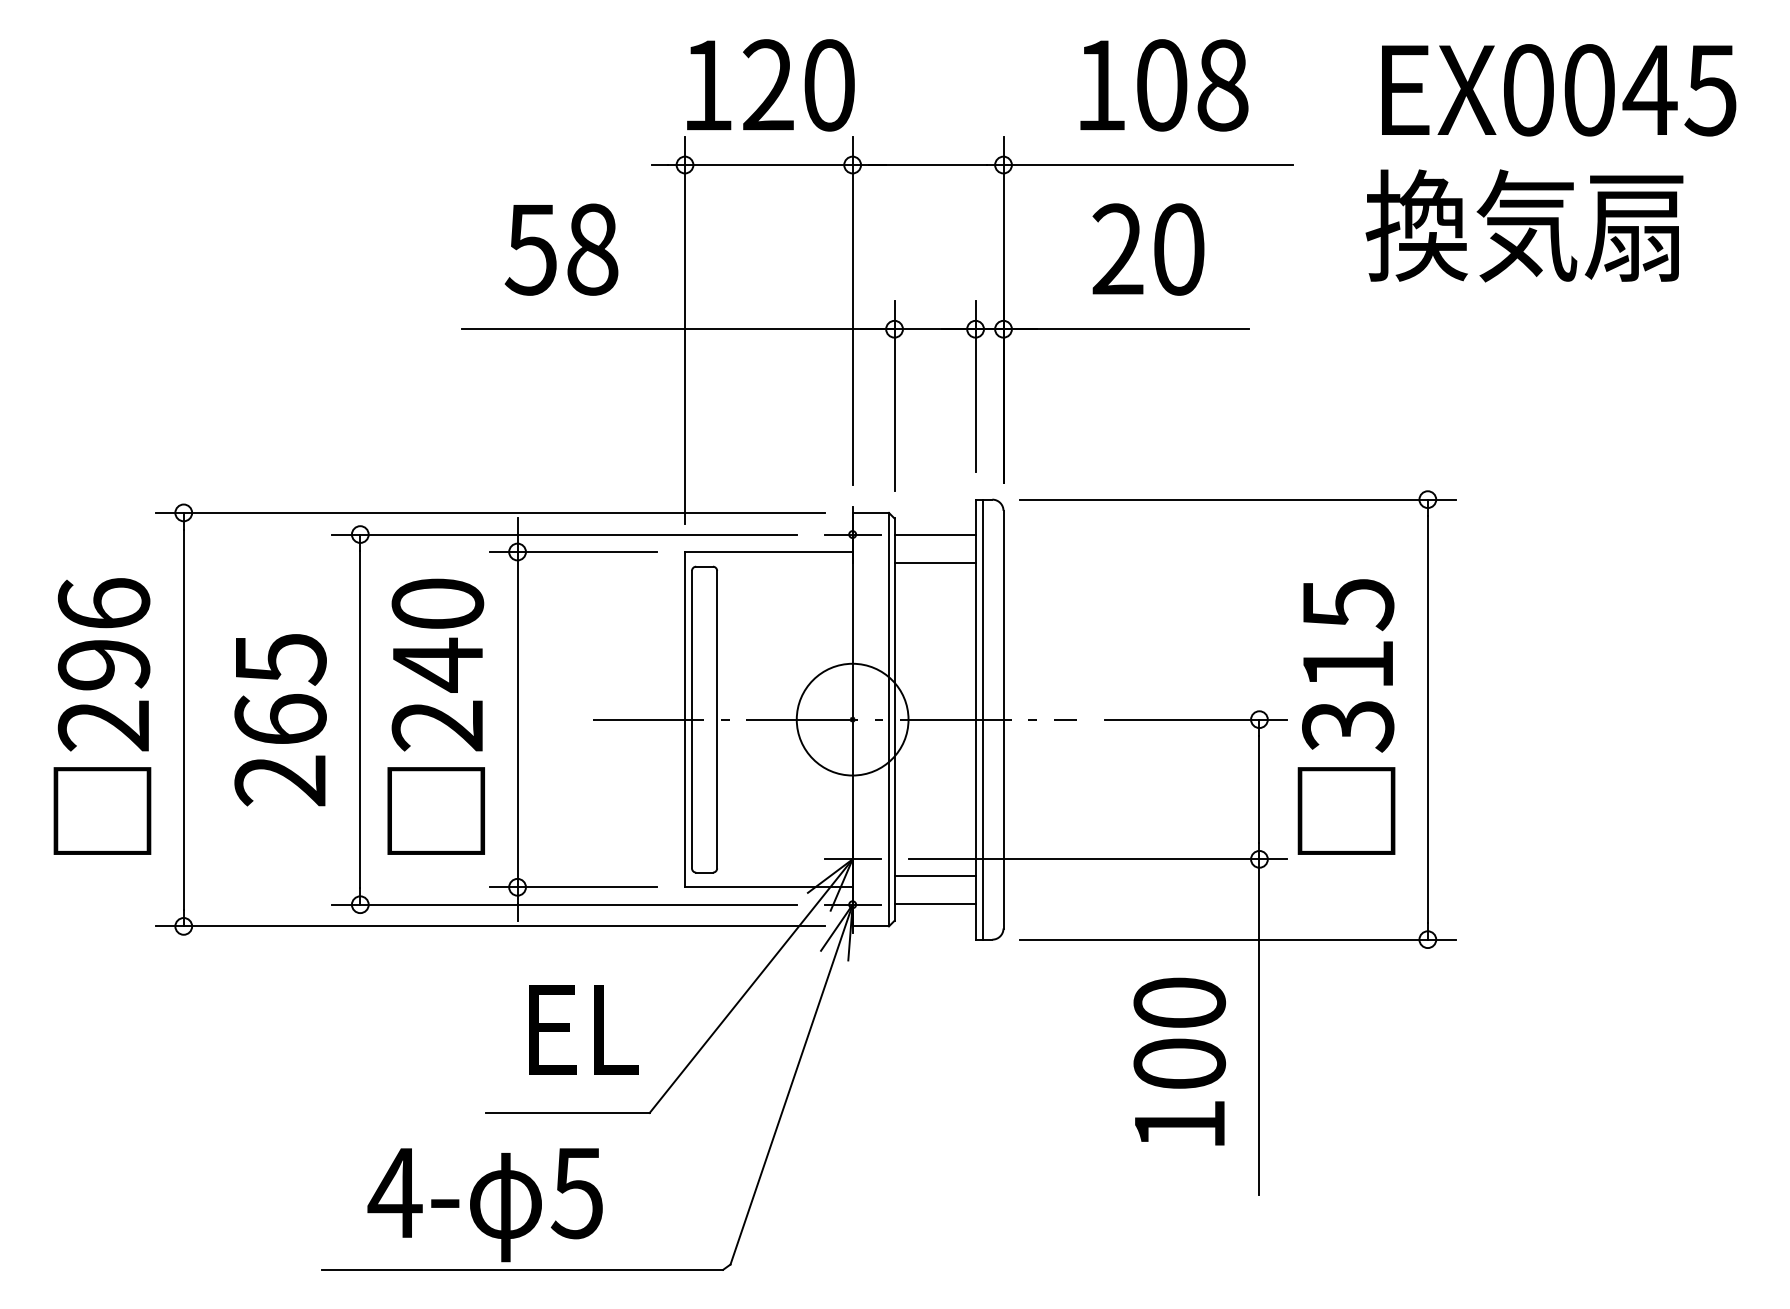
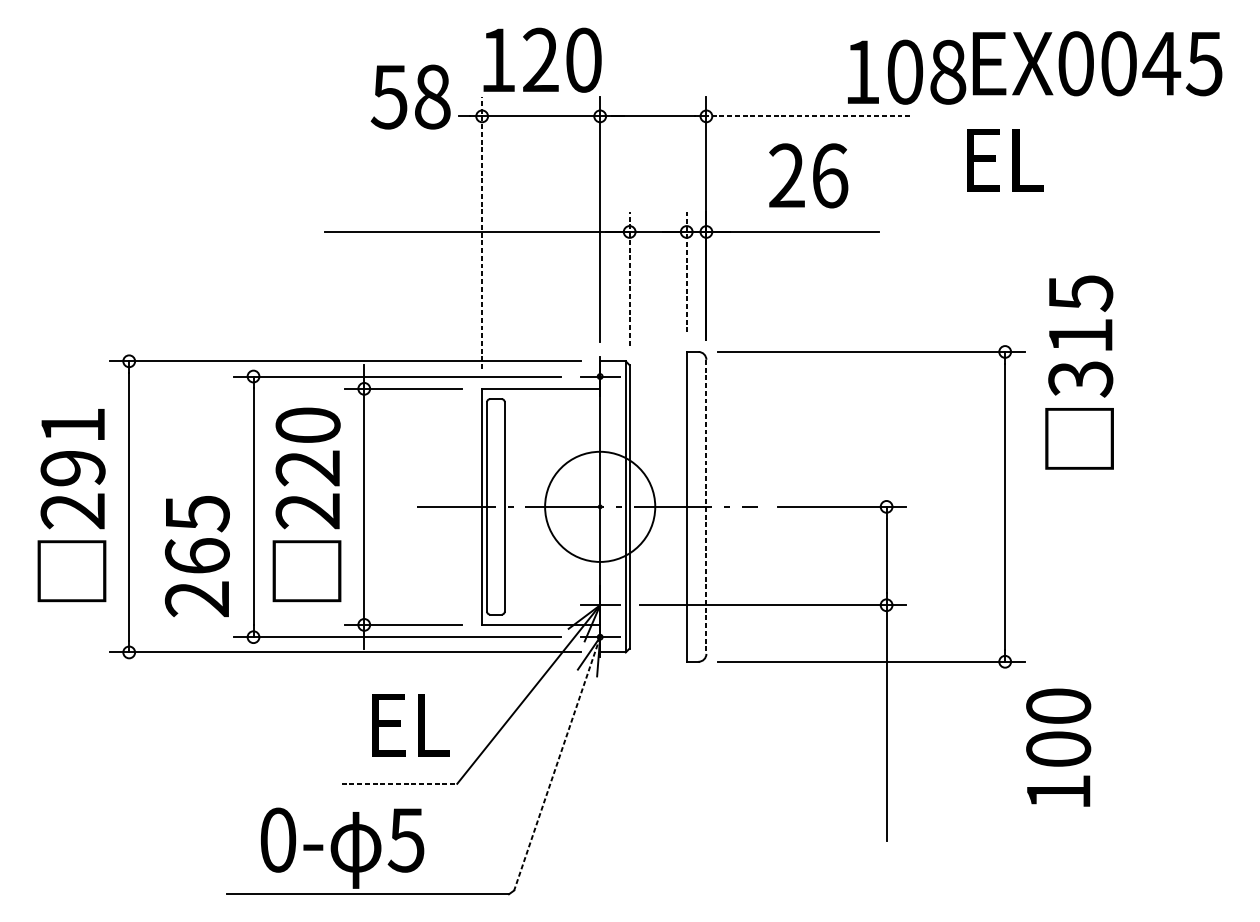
text: (1164, 85) -> (907, 72), moved
line: (1148, 165) -> (808, 116), solid -> dashed
text: (1524, 225) -> (1073, 158), 換気扇 -> EL
text: (561, 249) -> (410, 96), moved
text: (1179, 249) -> (830, 175), 20 -> 26
line: (685, 330) -> (482, 232), solid -> dashed
line: (975, 386) -> (686, 272), solid -> dashed
line: (894, 395) -> (629, 278), solid -> dashed
line: (934, 535) -> (657, 377), removed
line: (934, 563) -> (657, 396), removed
text: (103, 603) -> (72, 425), 296 -> 291
text: (436, 664) -> (307, 468), 240 -> 220
text: (1346, 716) -> (1079, 372), moved
circle: (852, 719) -> (600, 506), size x1.4
line: (982, 719) -> (691, 506), removed
line: (1003, 719) -> (706, 506), solid -> dashed
text: (280, 720) -> (197, 556), moved
line: (934, 876) -> (657, 617), removed
line: (934, 904) -> (657, 637), removed
text: (1179, 1061) -> (1058, 747), moved
line: (791, 1084) -> (557, 763), solid -> dashed
line: (568, 1112) -> (400, 783), solid -> dashed
text: (394, 1192) -> (277, 839), 4- -> 0-

